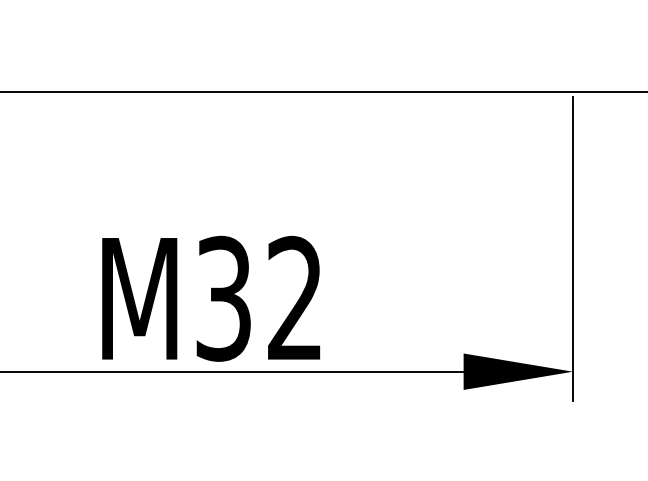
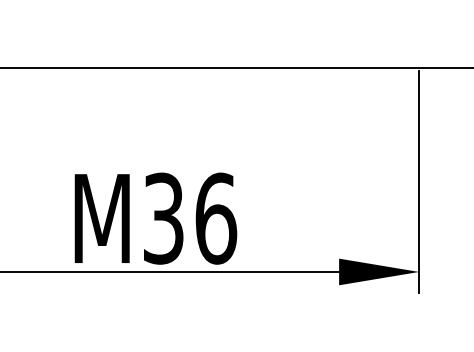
text: (295, 298) -> (216, 218), M32 -> M36

